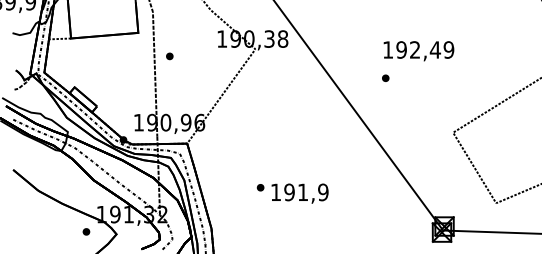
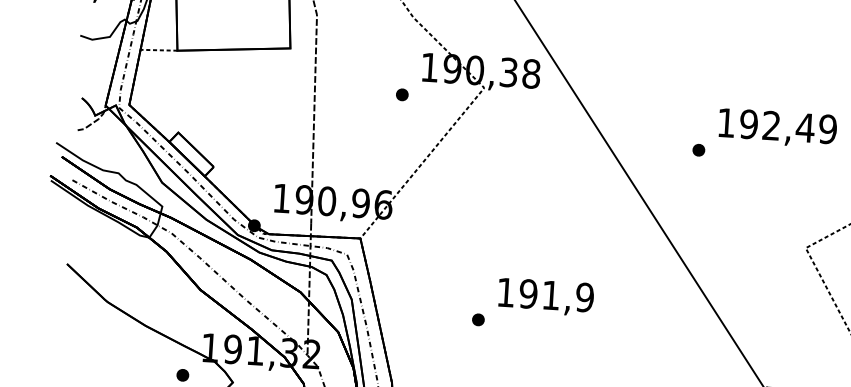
text: (418, 51) -> (776, 128), moved
part: (169, 56) -> (401, 94), moved
text: (299, 193) -> (545, 296), moved

